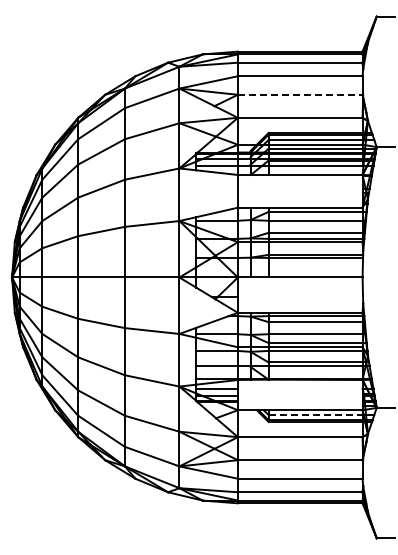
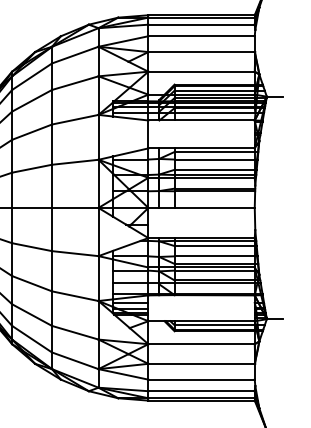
line: (300, 94) -> (201, 51), dashed -> solid
line: (315, 414) -> (214, 324), dashed -> solid

